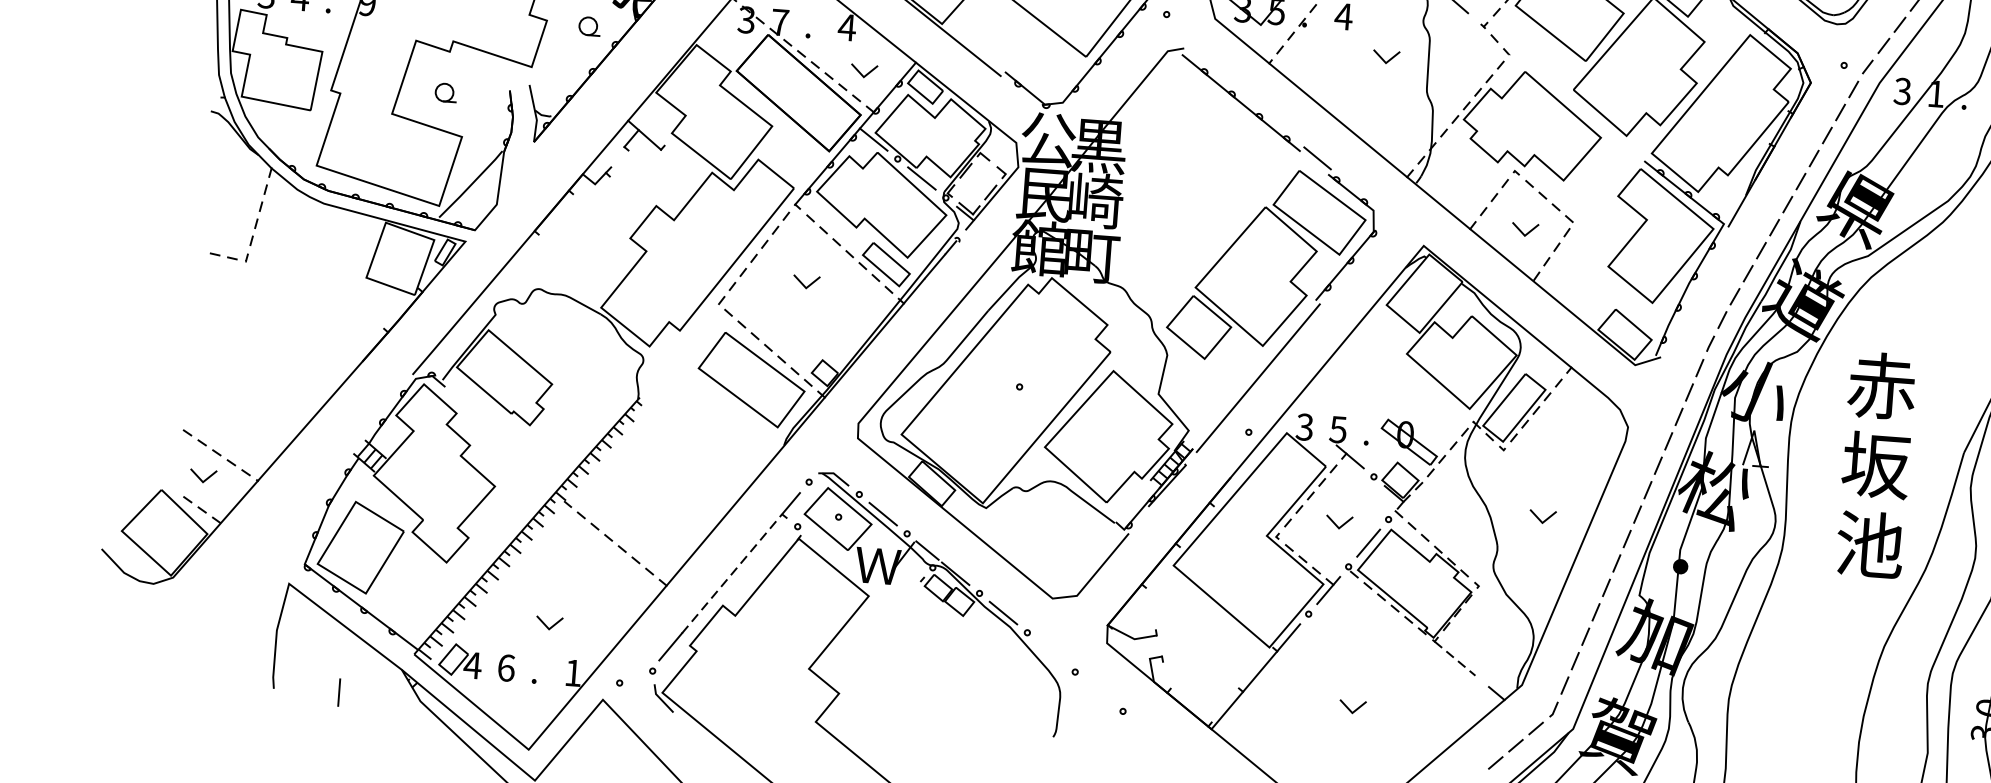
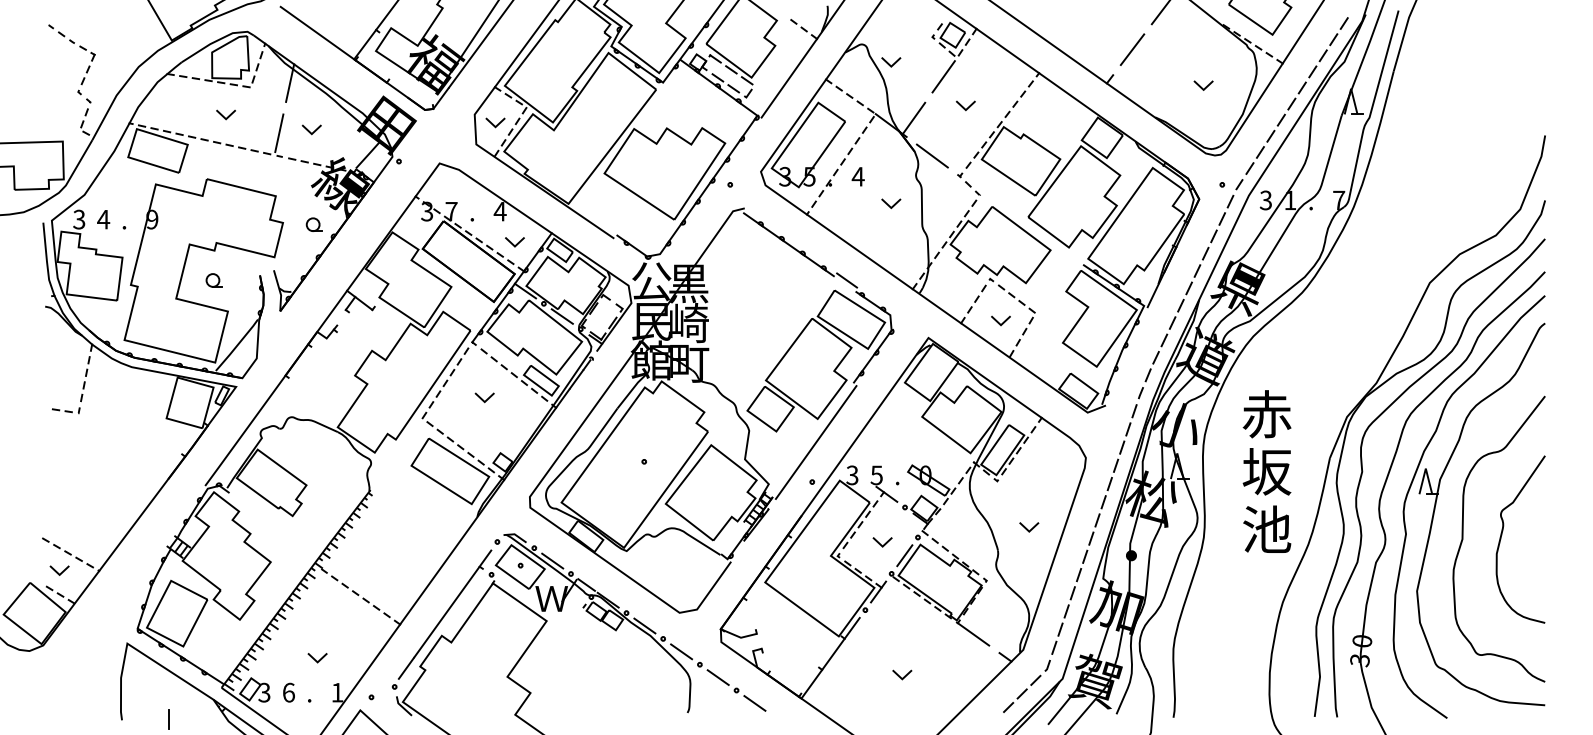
line: (733, 572) -> (447, 611), dashed -> solid
line: (1051, 651) -> (681, 651), added
line: (1455, 658) -> (973, 634), dashed -> solid
text: (471, 665) -> (263, 692), 4 -> 3
line: (1098, 691) -> (717, 677), added
line: (1146, 731) -> (754, 703), added

